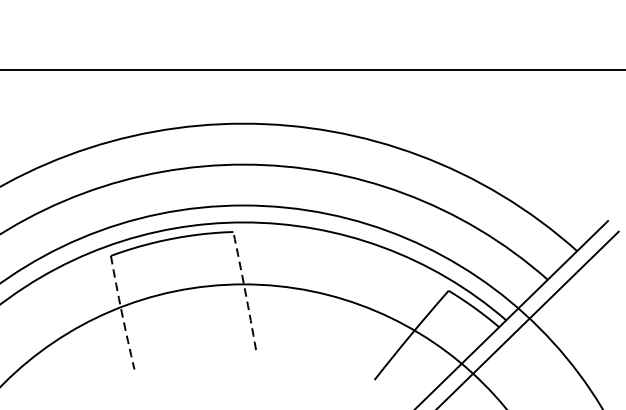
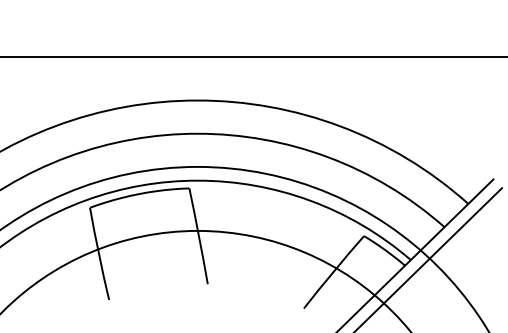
arc: (245, 291) -> (199, 236), dashed -> solid
arc: (121, 313) -> (98, 254), dashed -> solid

